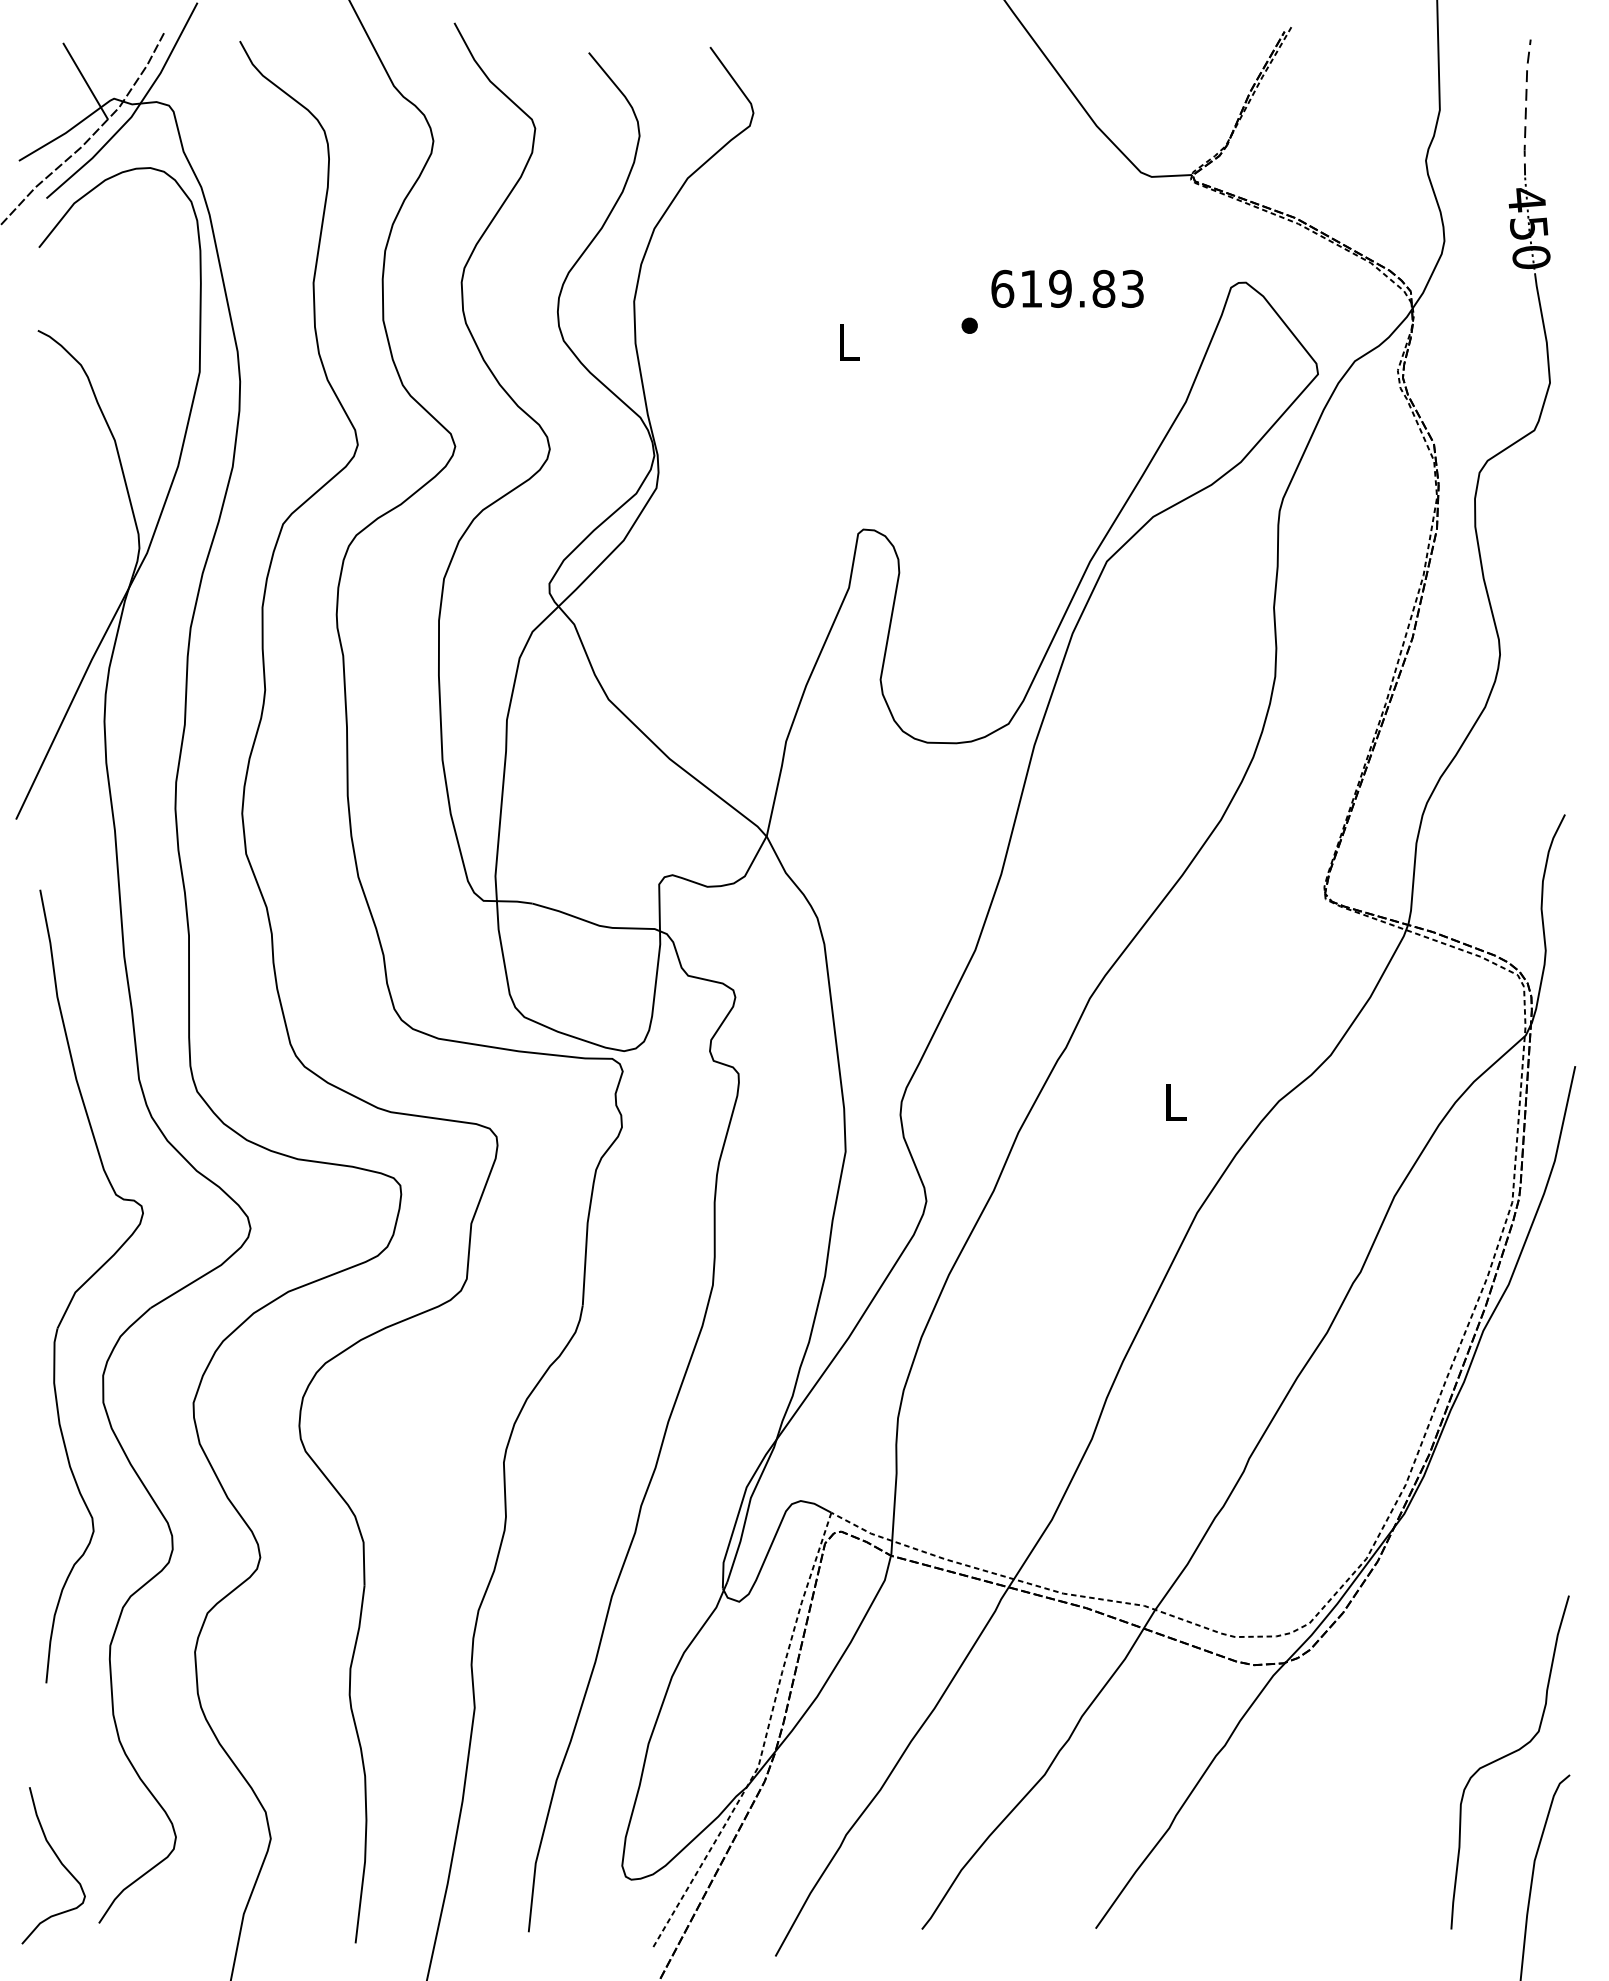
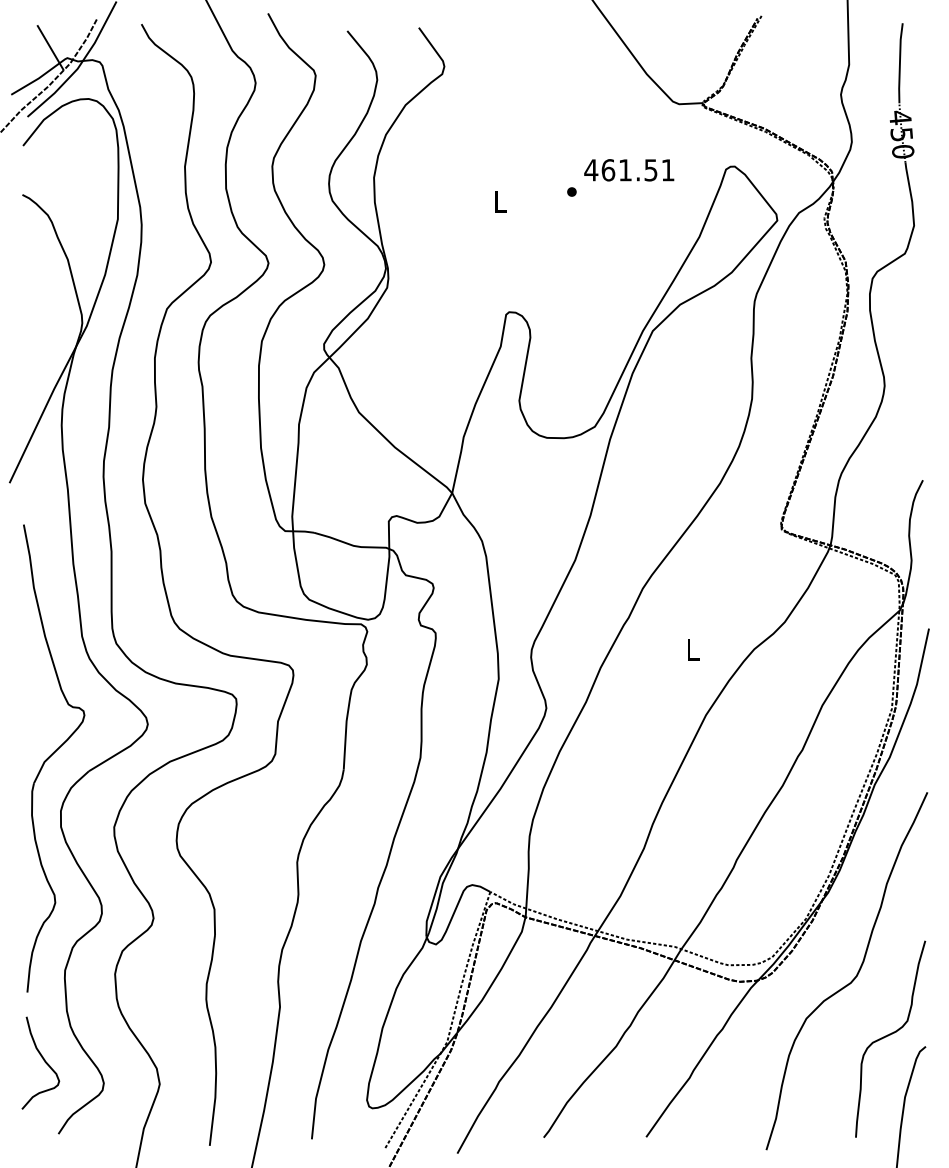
line: (1525, 107) -> (899, 63), dashed -> solid
text: (1067, 289) -> (629, 170), 619.83 -> 461.51
curve: (1447, 1659) -> (853, 978), added
curve: (56, 1859) -> (42, 1059), moved

